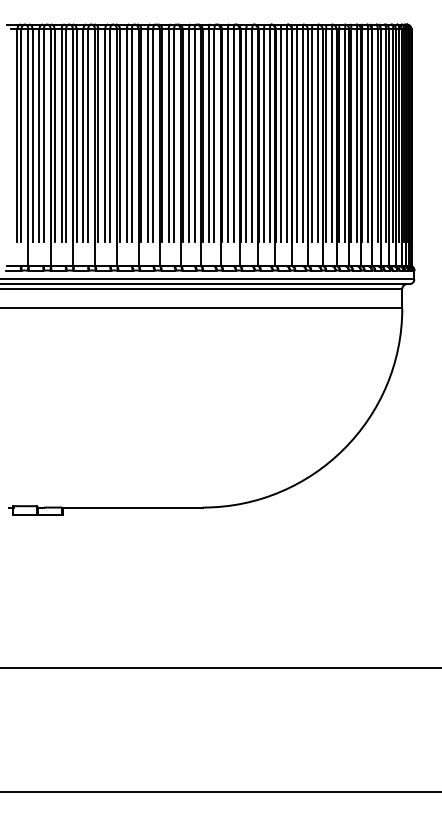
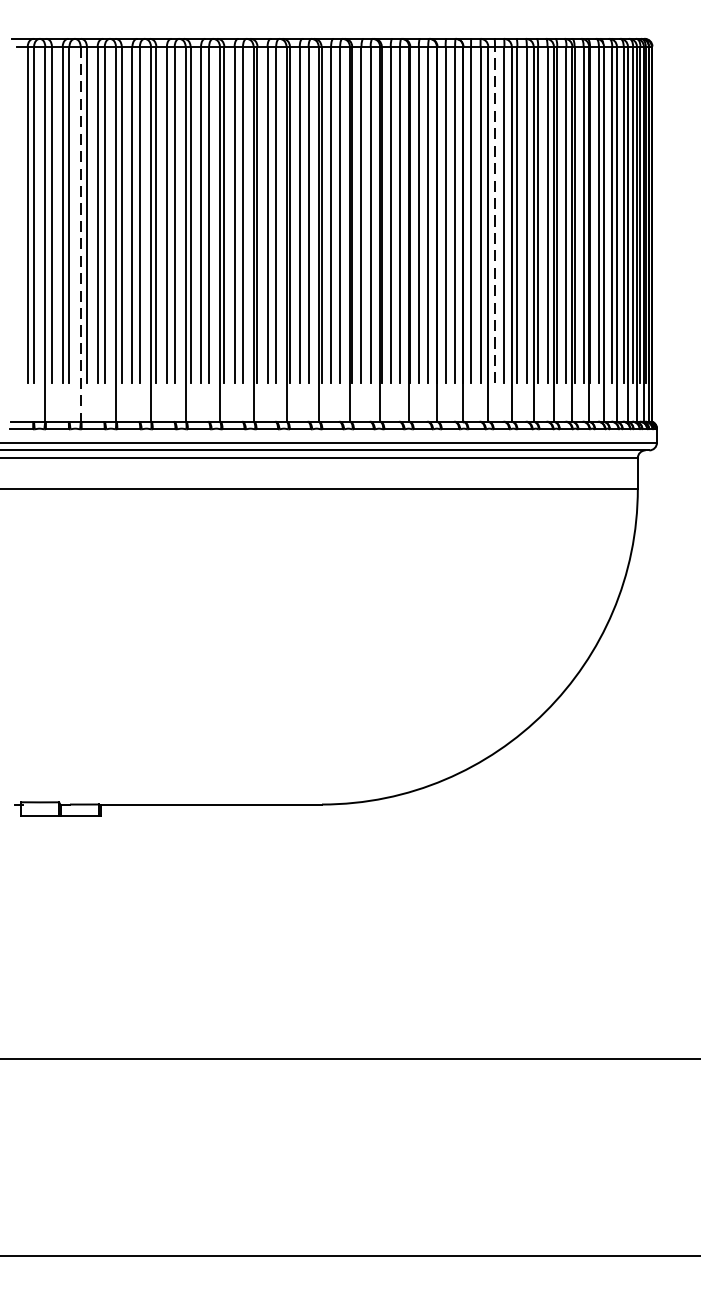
line: (312, 135) -> (495, 214), solid -> dashed
line: (50, 148) -> (80, 235), solid -> dashed

